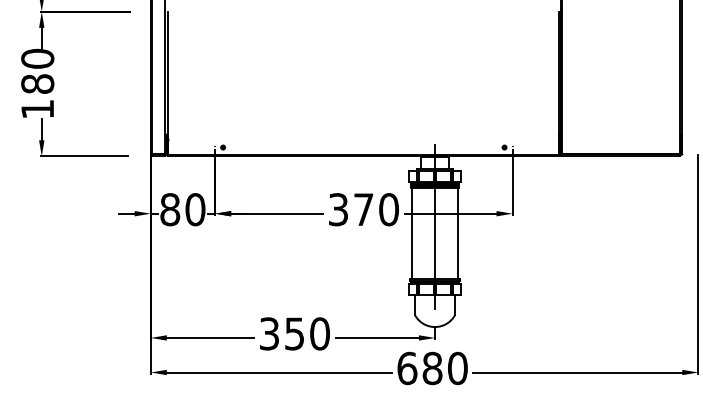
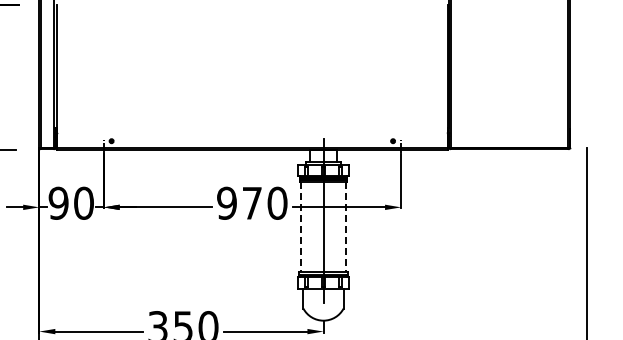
text: (170, 209) -> (59, 203), 80 -> 90
text: (338, 209) -> (227, 203), 370 -> 970
line: (412, 233) -> (301, 227), solid -> dashed
line: (457, 233) -> (346, 227), solid -> dashed

